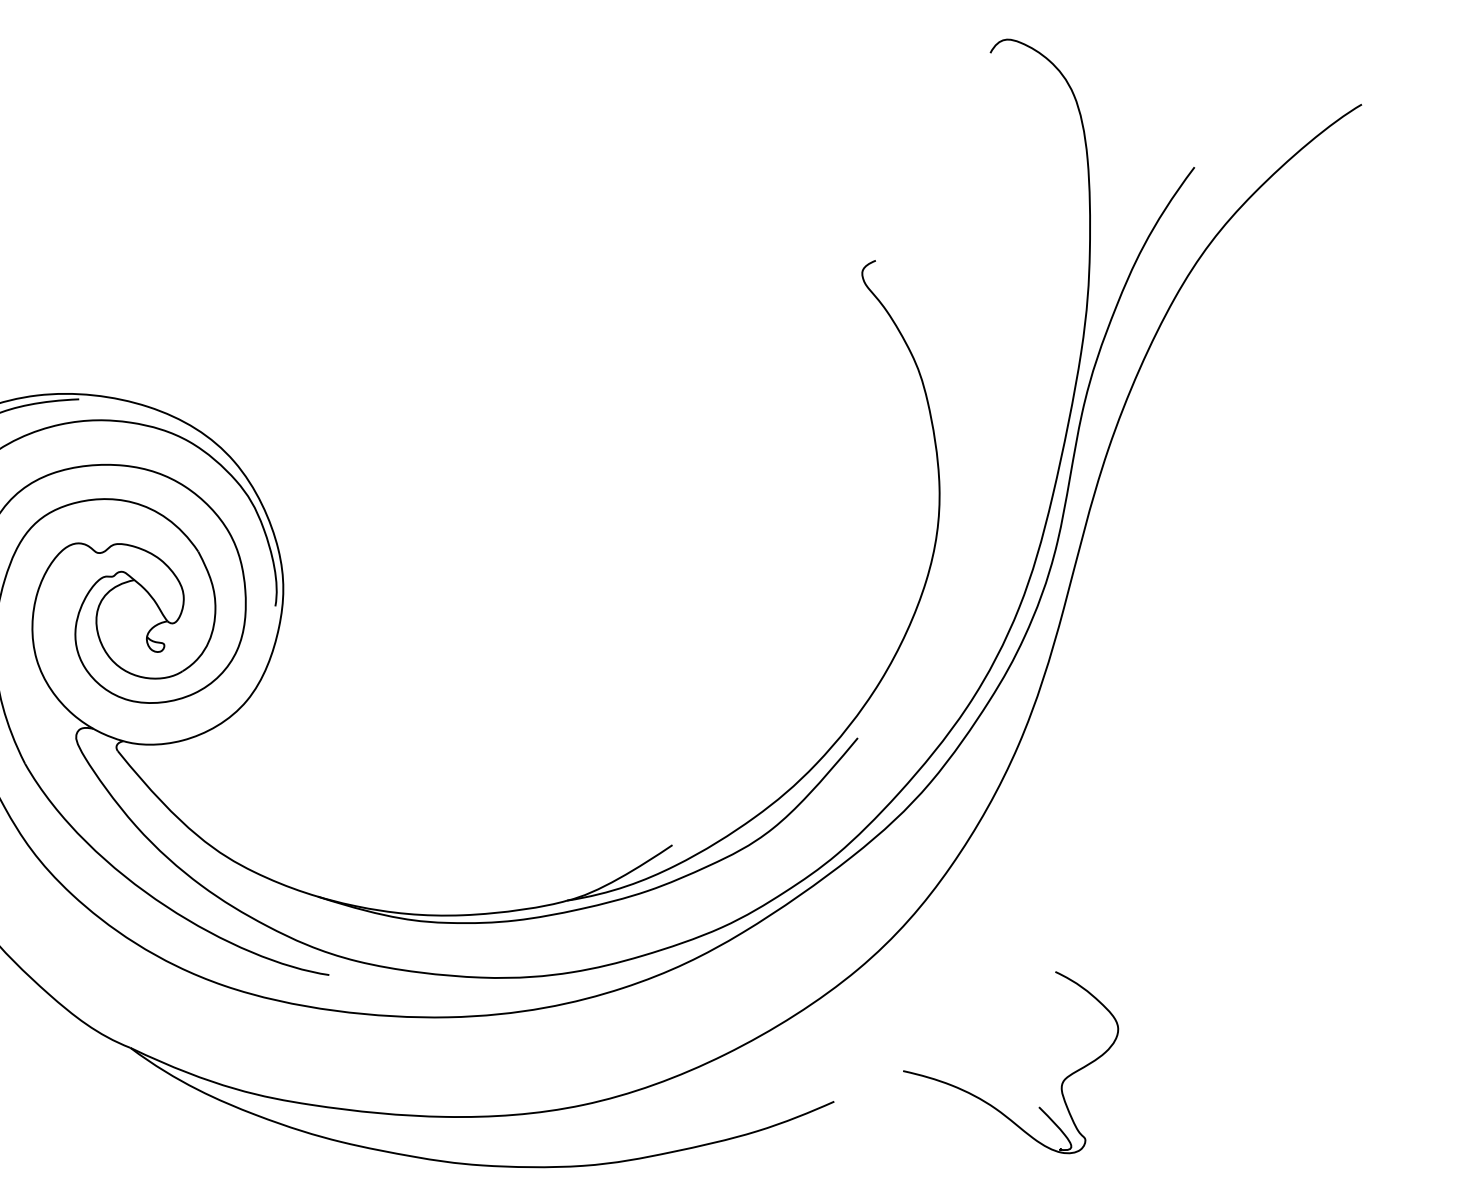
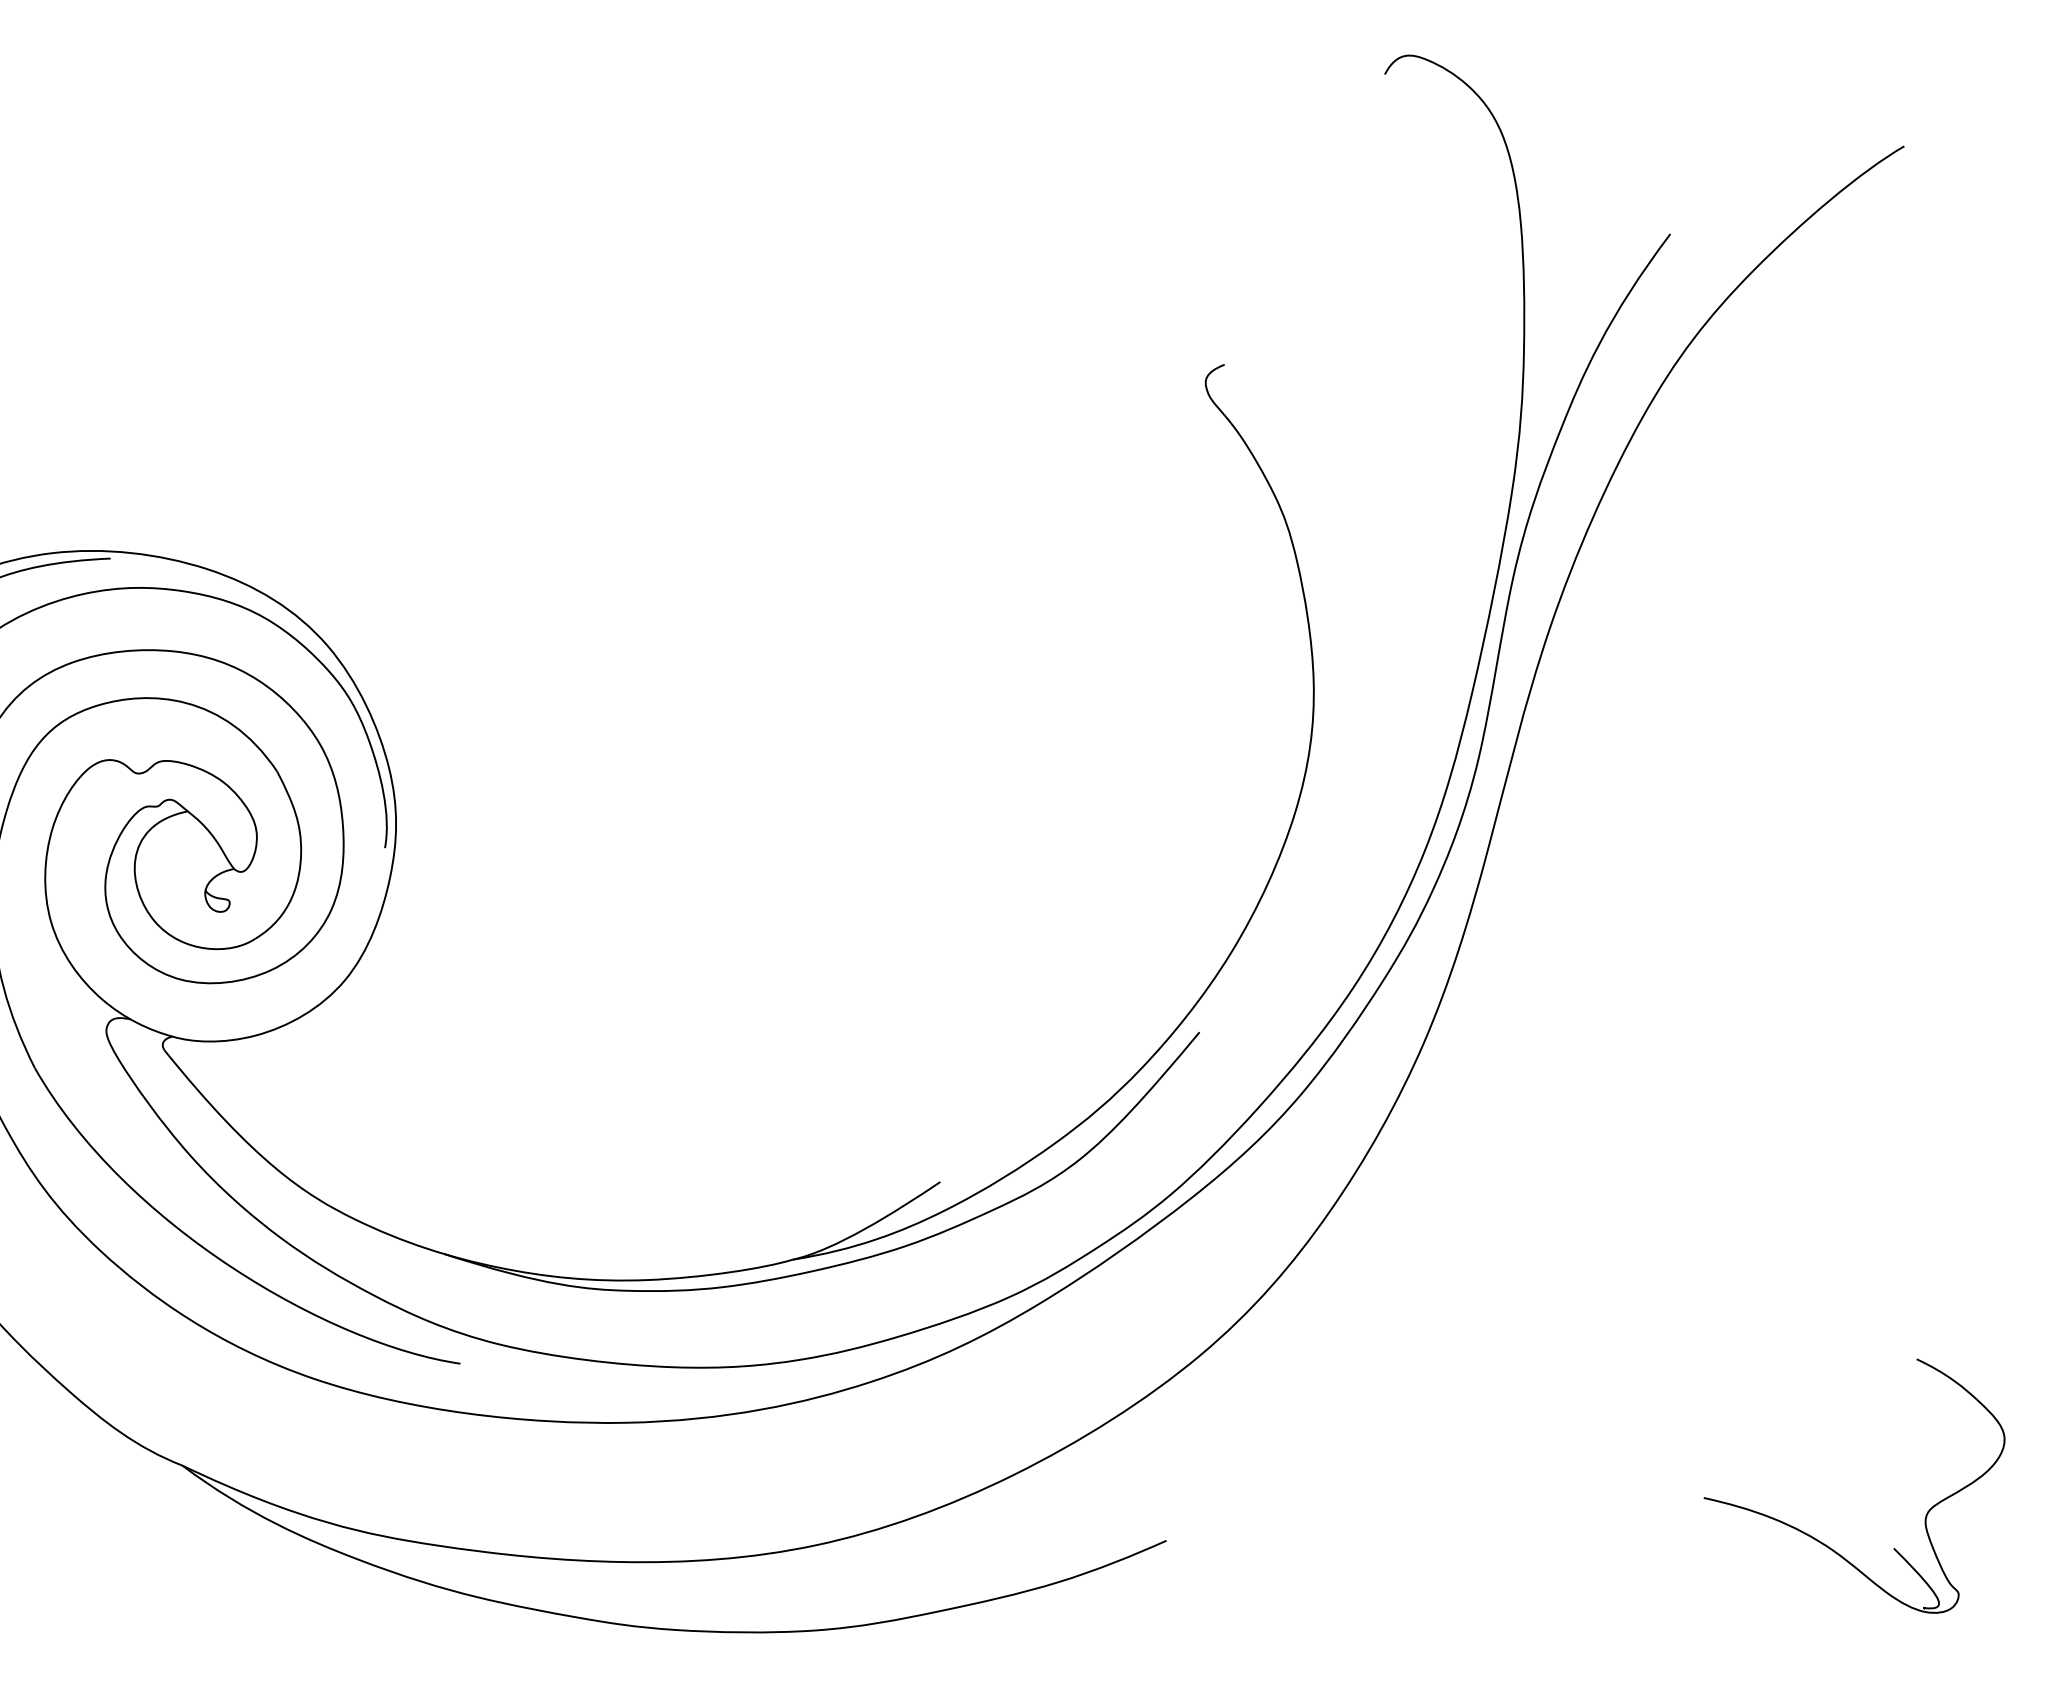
part: (987, 1102) -> (1821, 1541), moved

